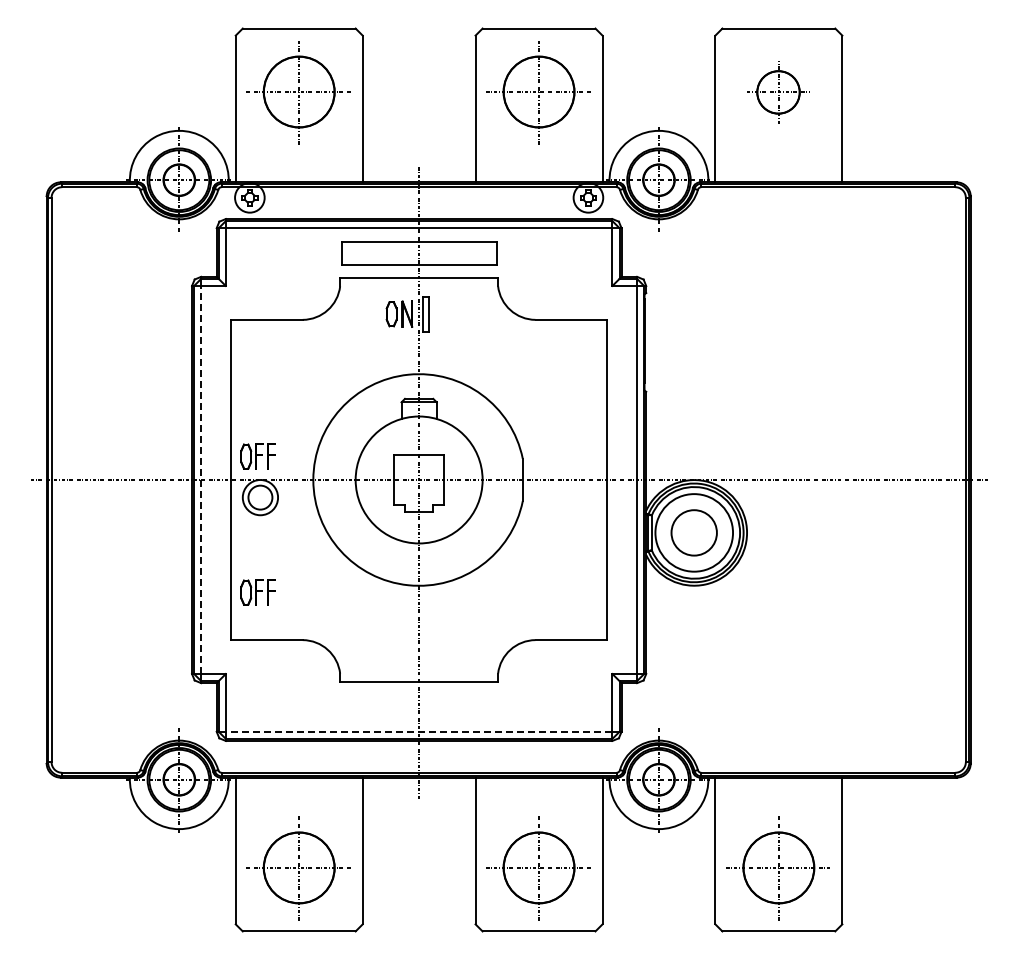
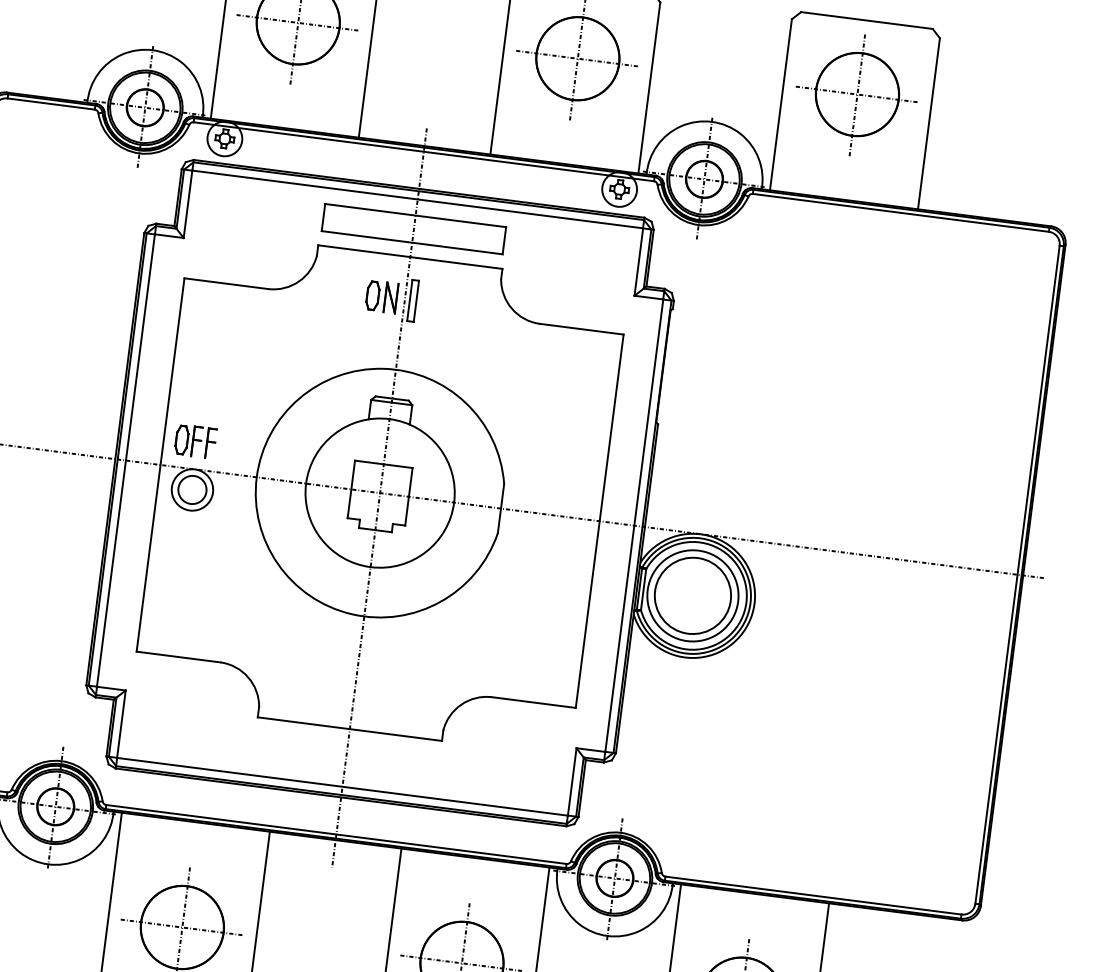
part: (777, 92) -> (855, 94), size x1.67
line: (201, 479) -> (126, 460), dashed -> solid
circle: (693, 532) -> (692, 595), size x1.43
part: (257, 592) -> (174, 600), removed
line: (418, 731) -> (341, 786), dashed -> solid

